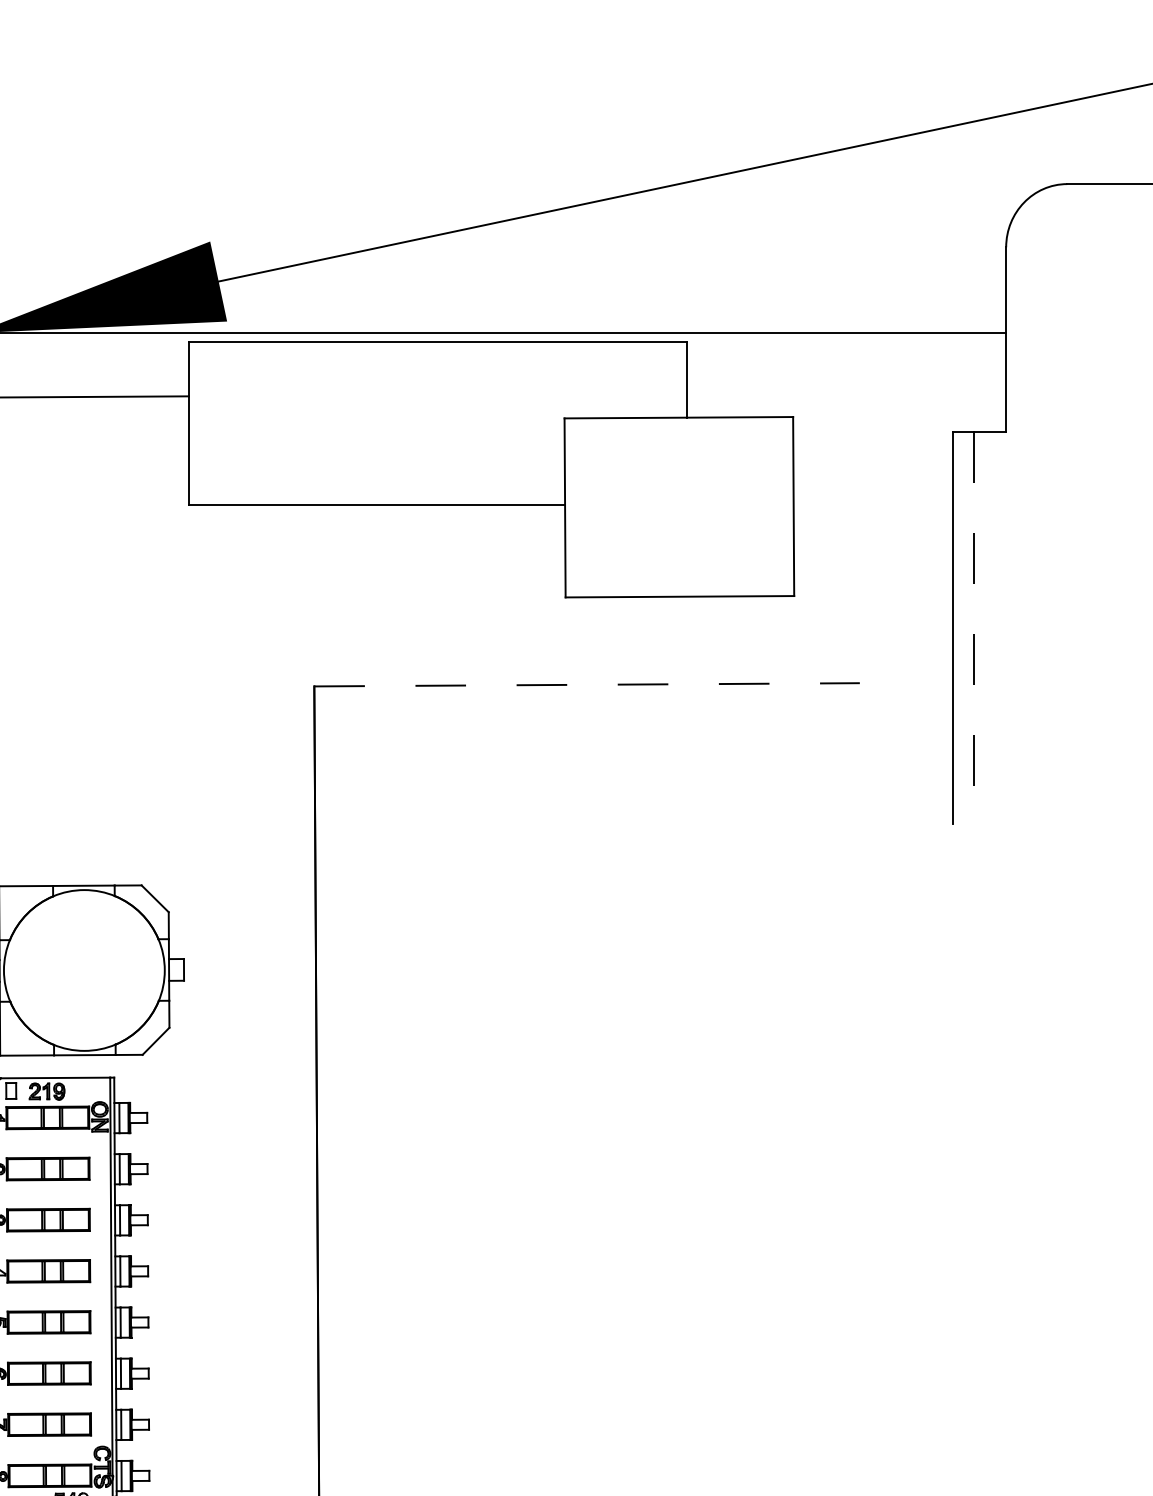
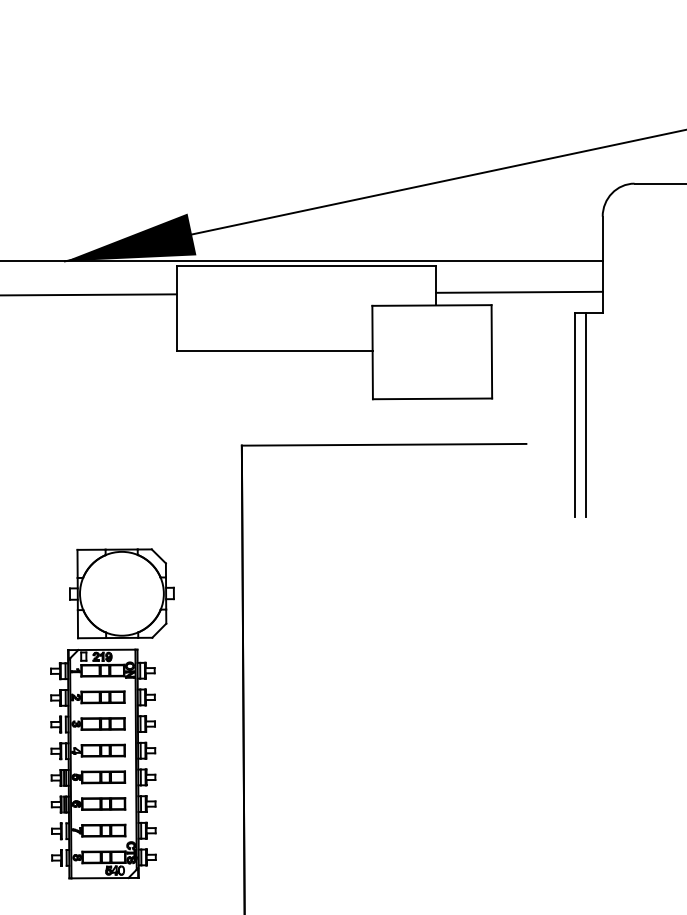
line: (846, 390) -> (519, 291), added
line: (975, 628) -> (586, 415), dashed -> solid
line: (587, 684) -> (384, 444), dashed -> solid

